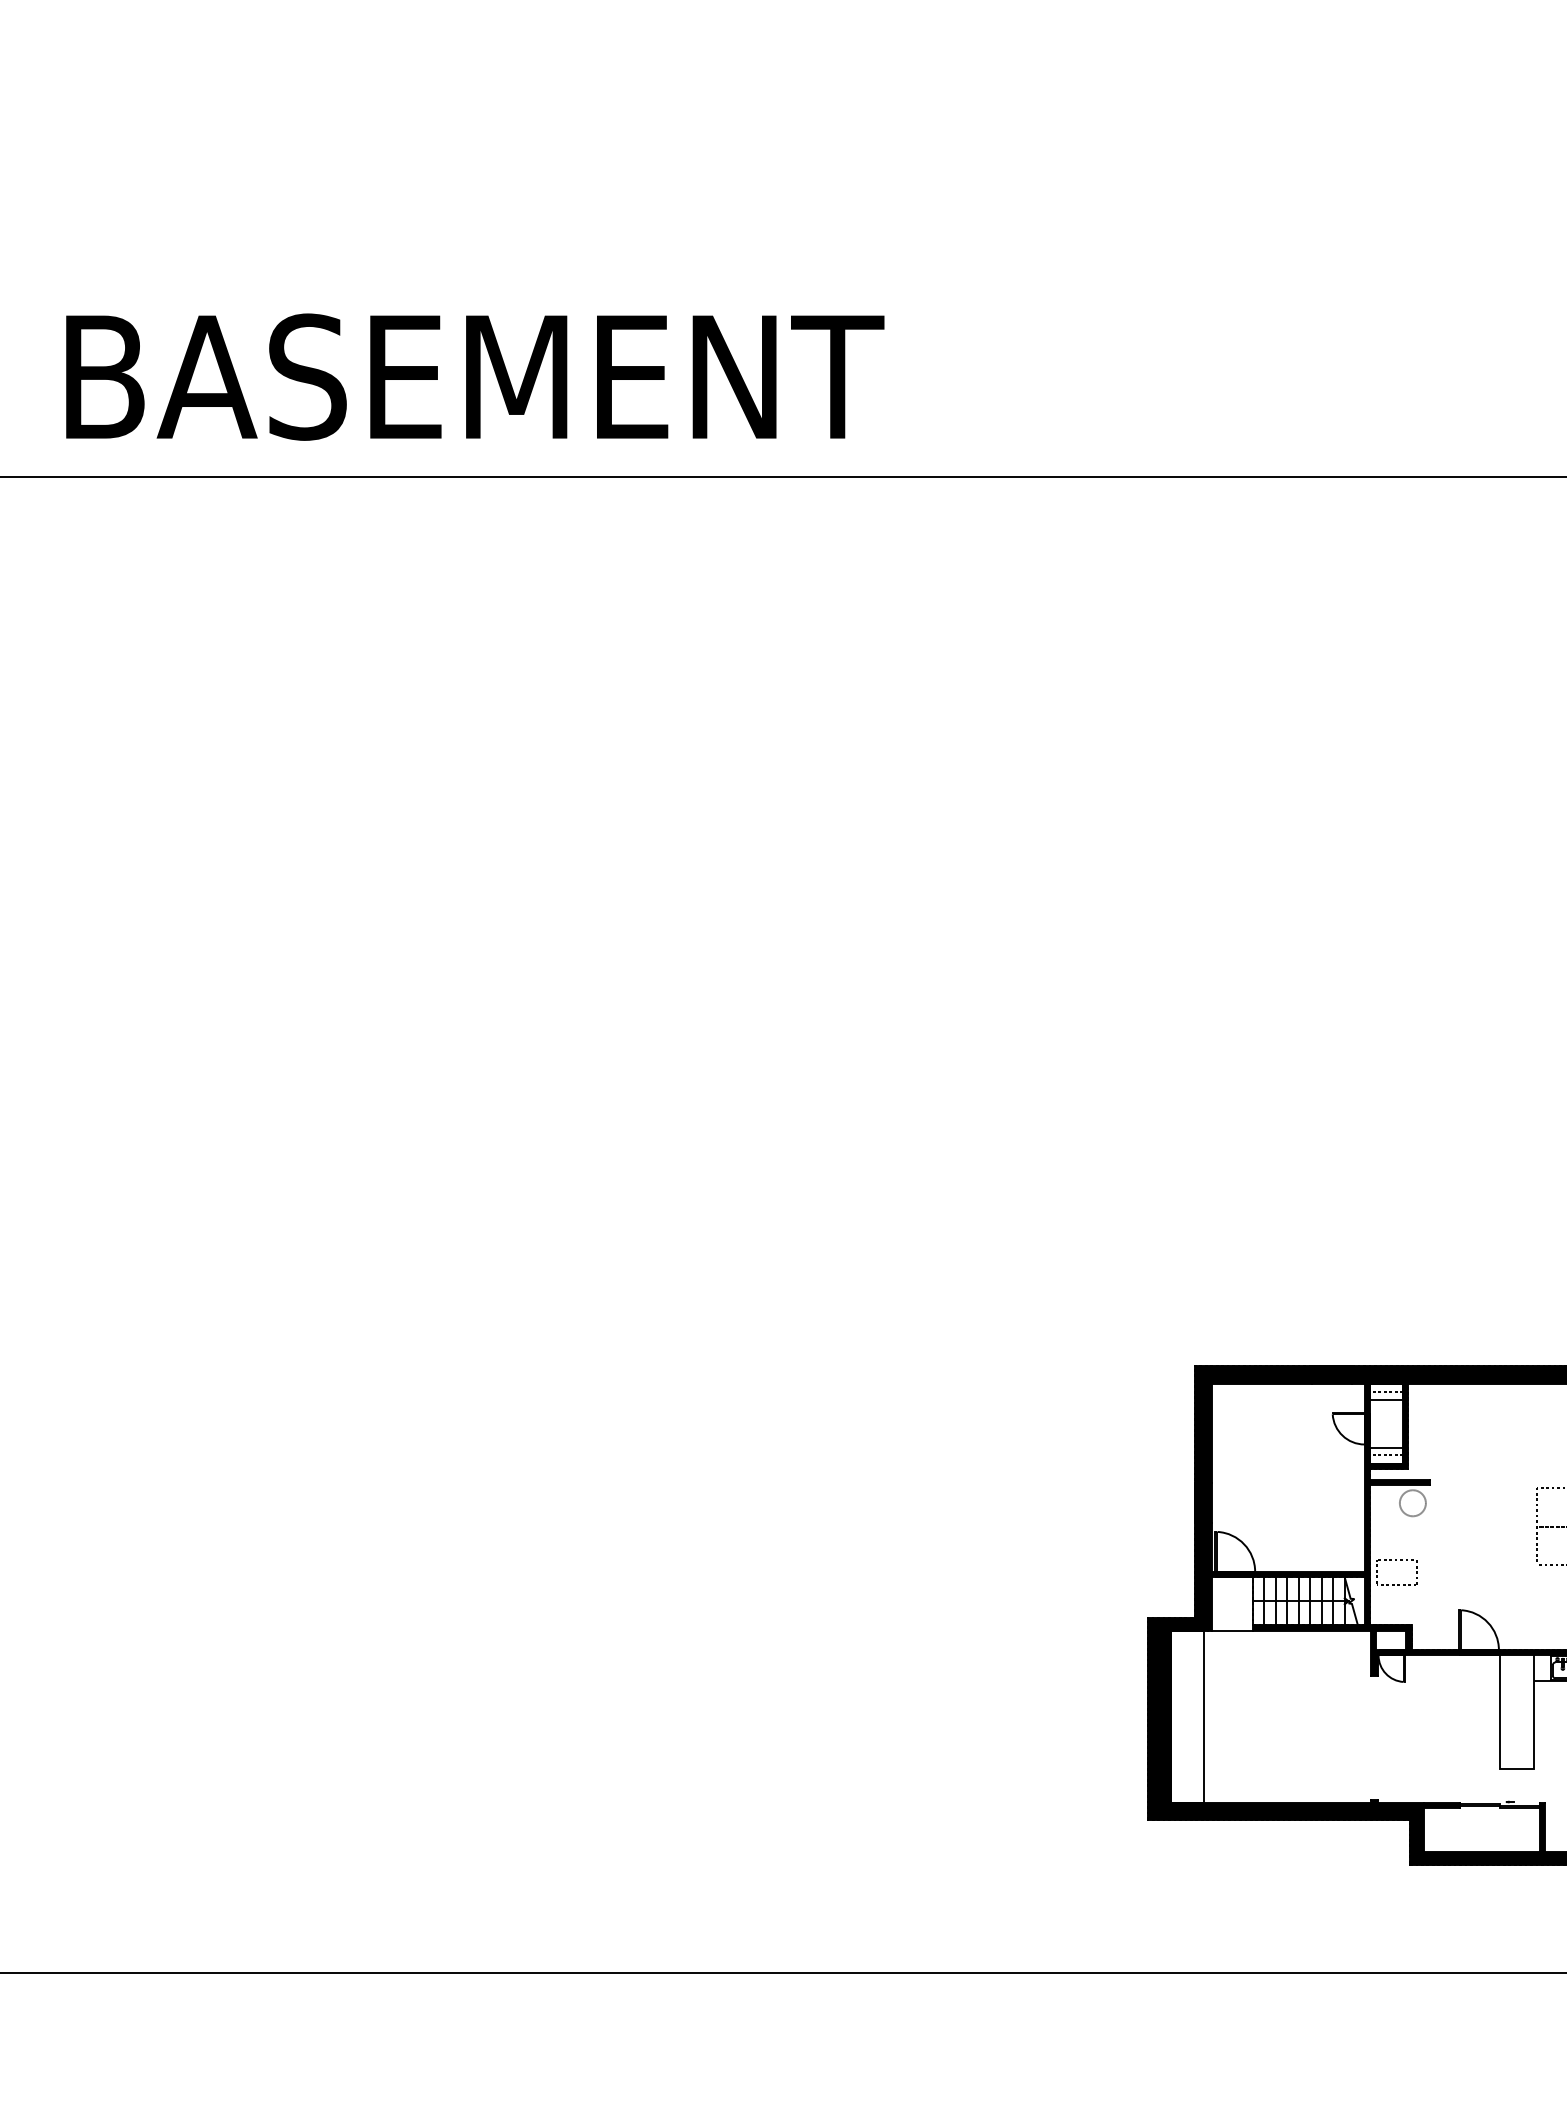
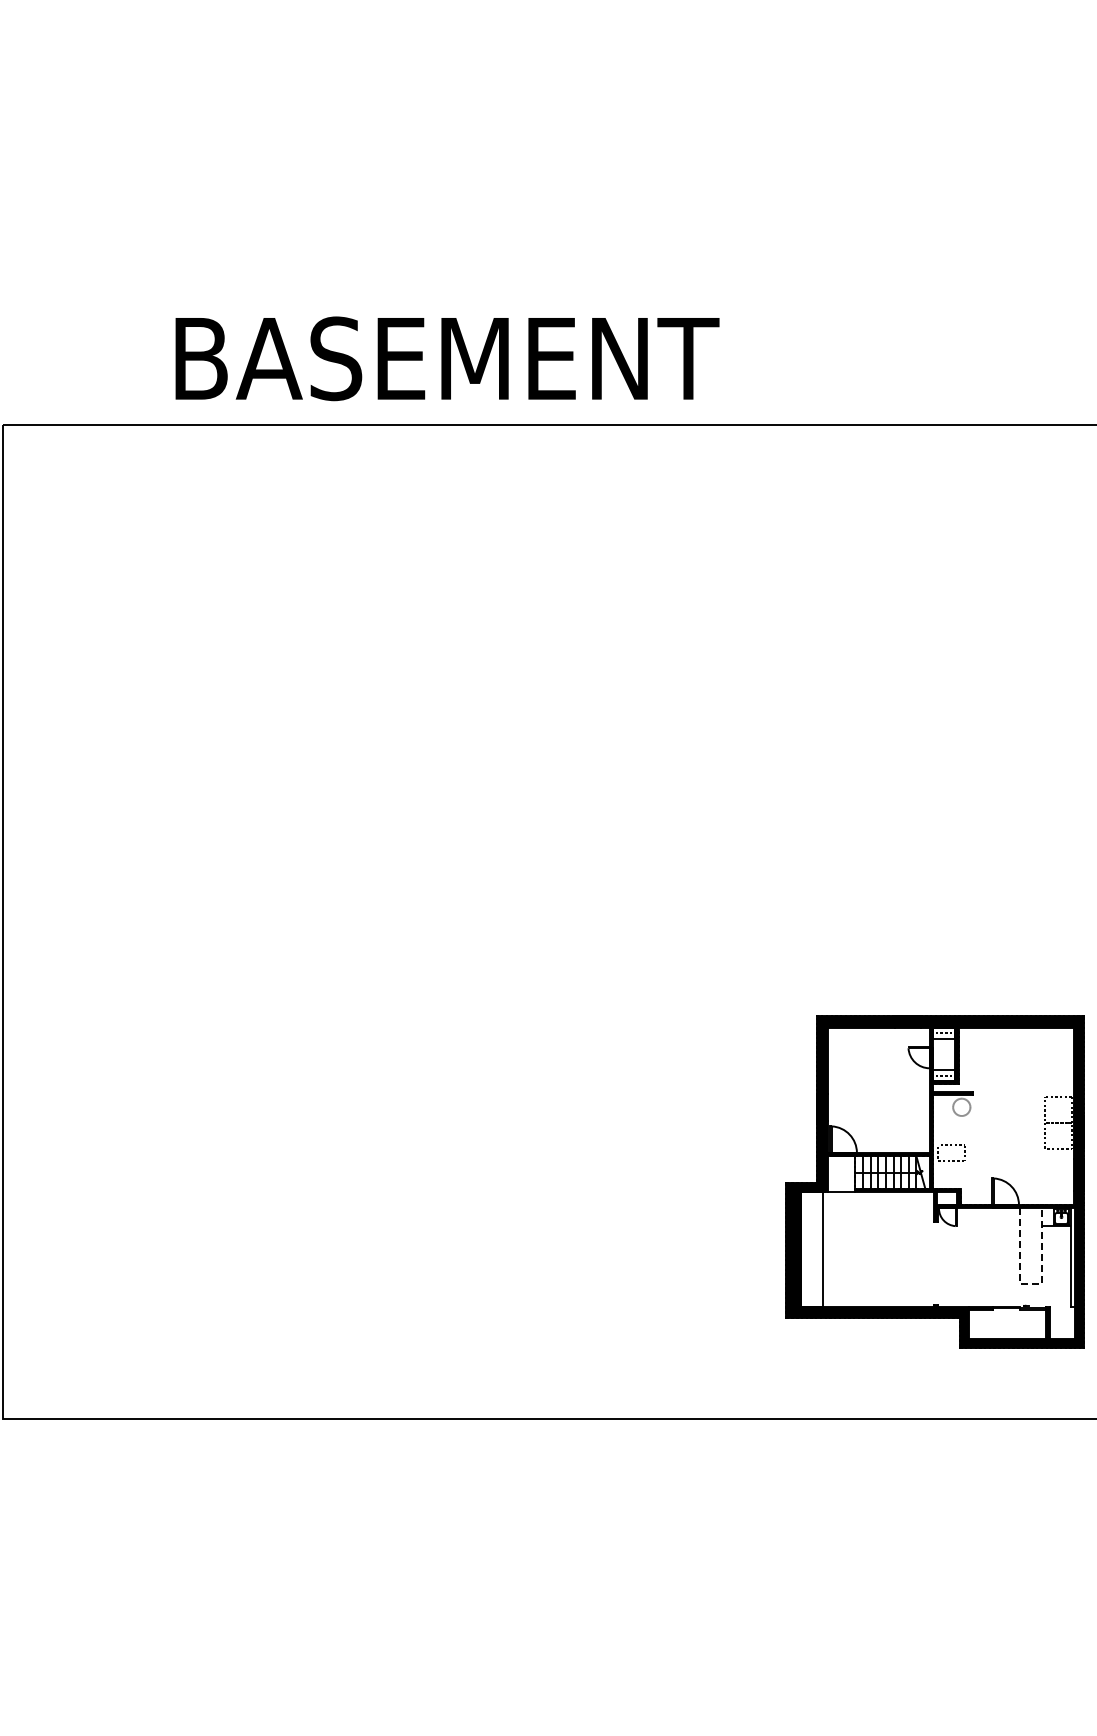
text: (475, 376) -> (447, 358), moved
line: (1517, 1768) -> (1031, 1283), solid -> dashed

